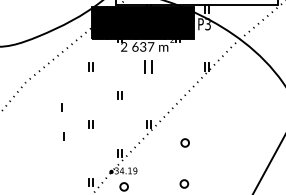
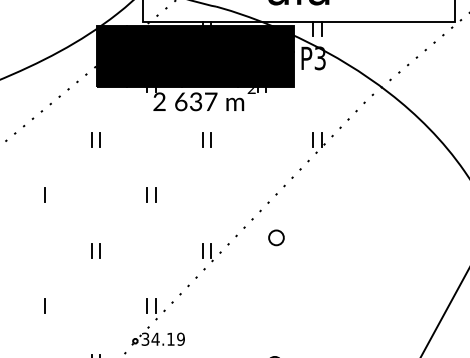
part: (148, 66) -> (206, 139), size x0.62
line: (61, 107) -> (43, 194), moved
line: (63, 136) -> (43, 305), moved
circle: (184, 142) -> (275, 236), moved

